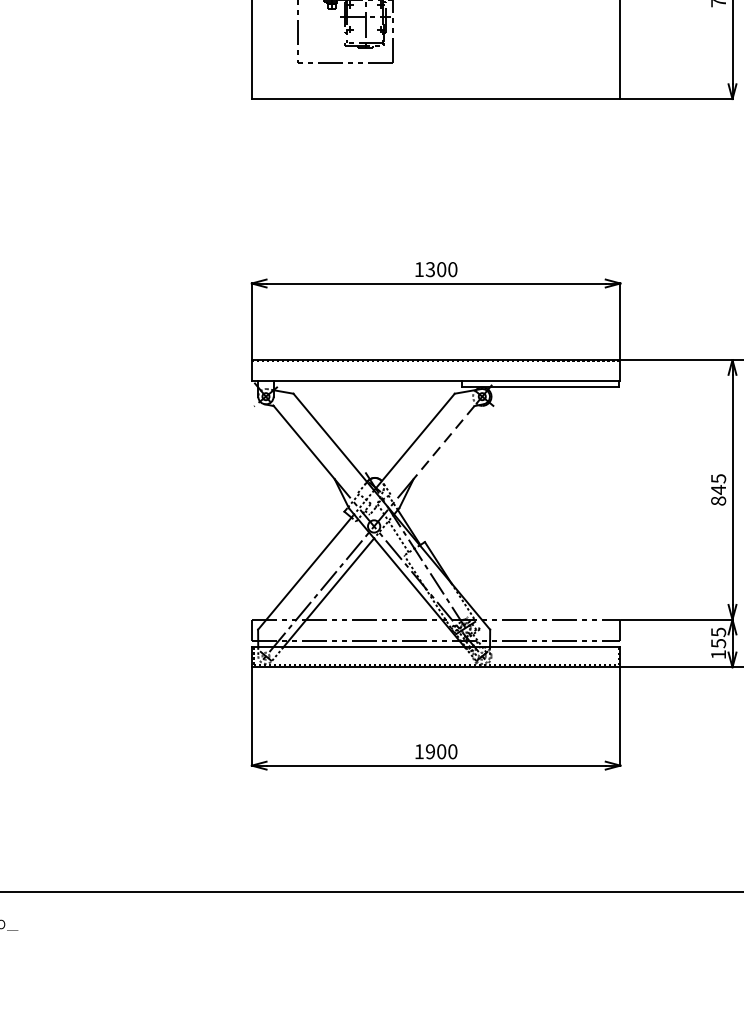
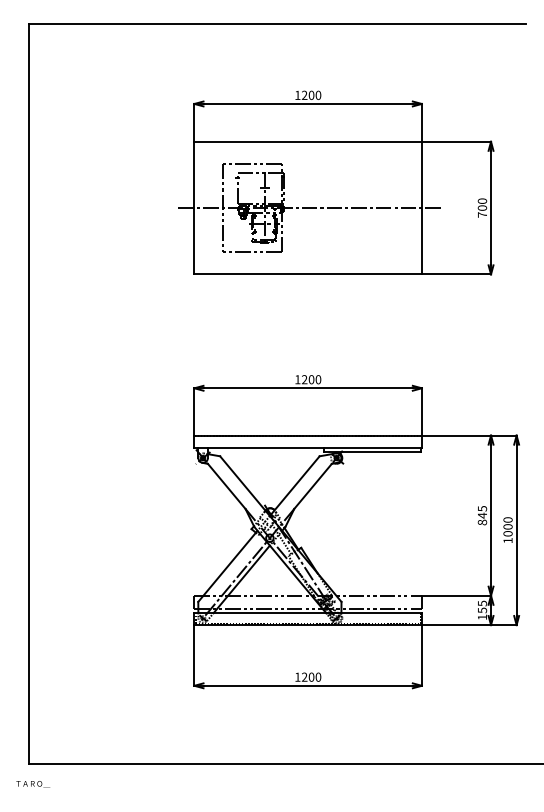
text: (430, 270) -> (304, 380), 1300 -> 1200
line: (443, 442) -> (312, 486), dashed -> solid
text: (430, 752) -> (304, 677), 1900 -> 1200

